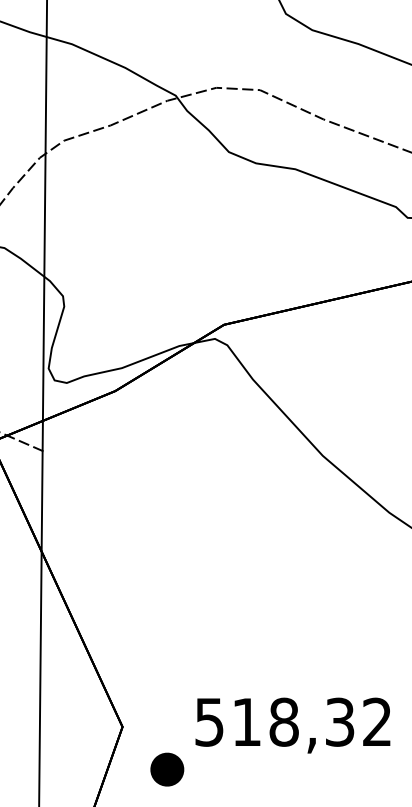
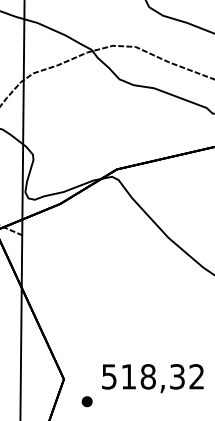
part: (165, 769) -> (86, 401), size x0.62

